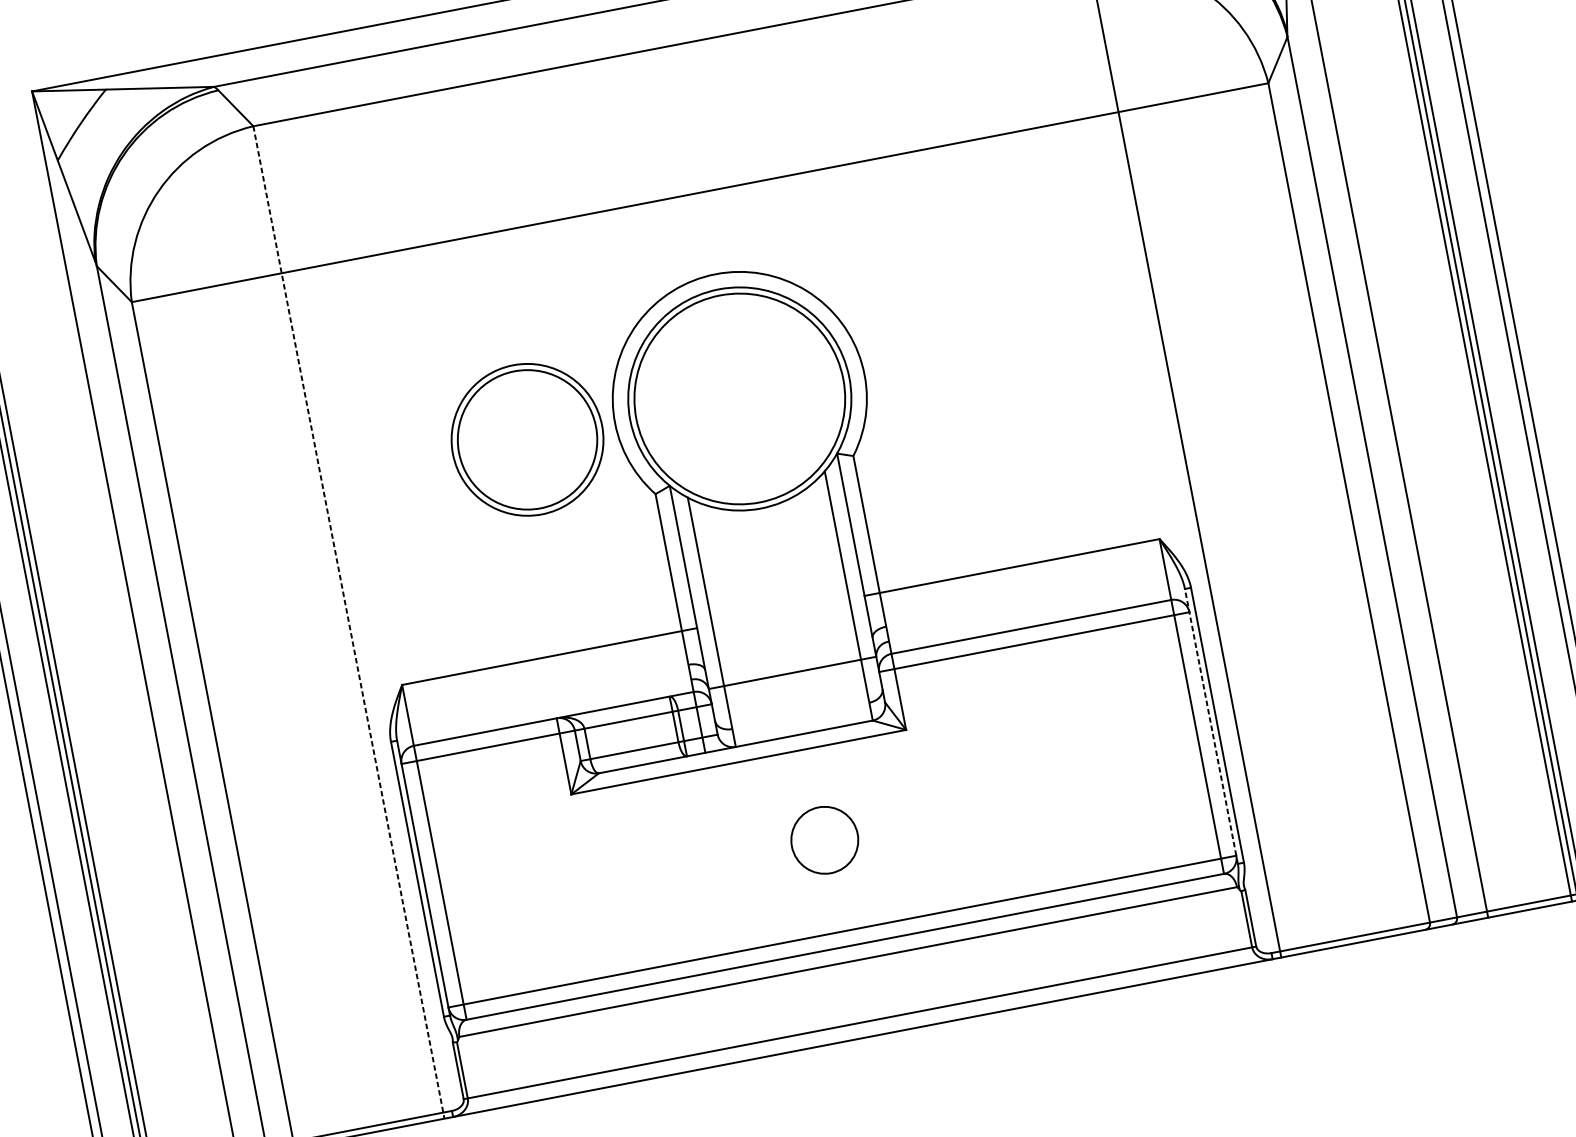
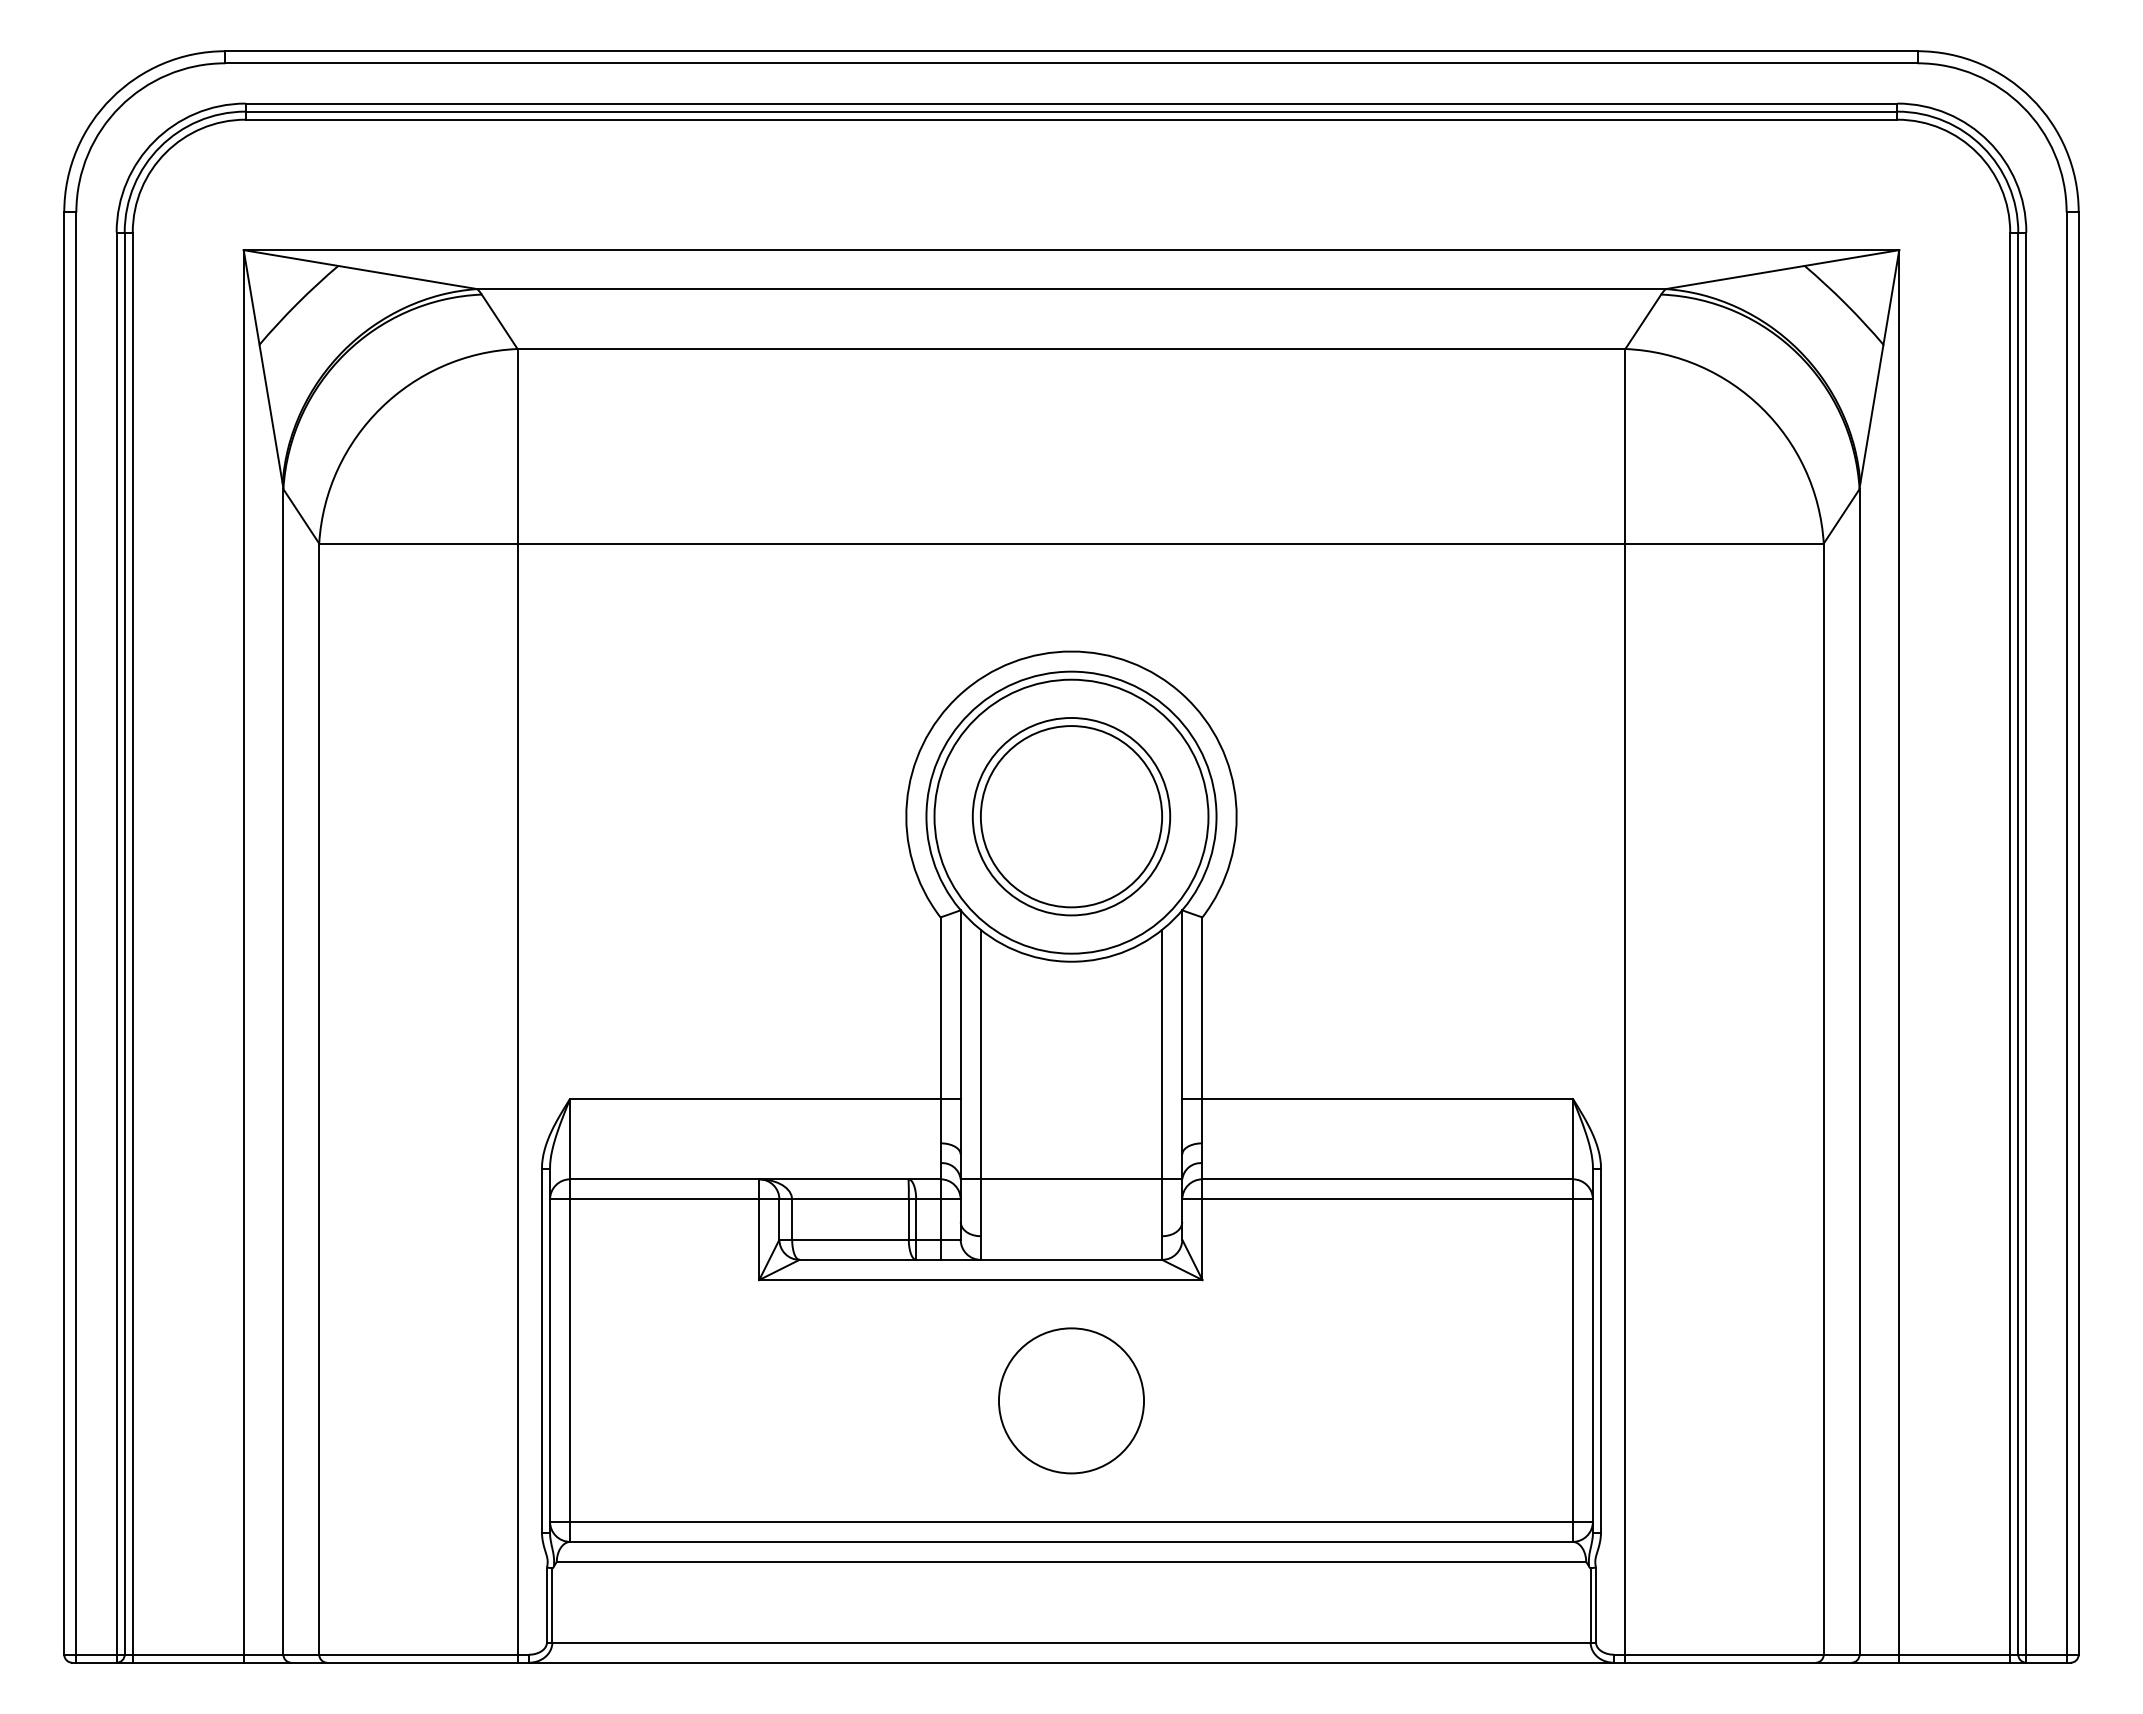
part: (527, 439) -> (1071, 816), moved
line: (348, 622) -> (517, 1005), dashed -> solid
line: (1211, 726) -> (1592, 1350), dashed -> solid
circle: (824, 840) -> (1071, 1400), size x1.67

